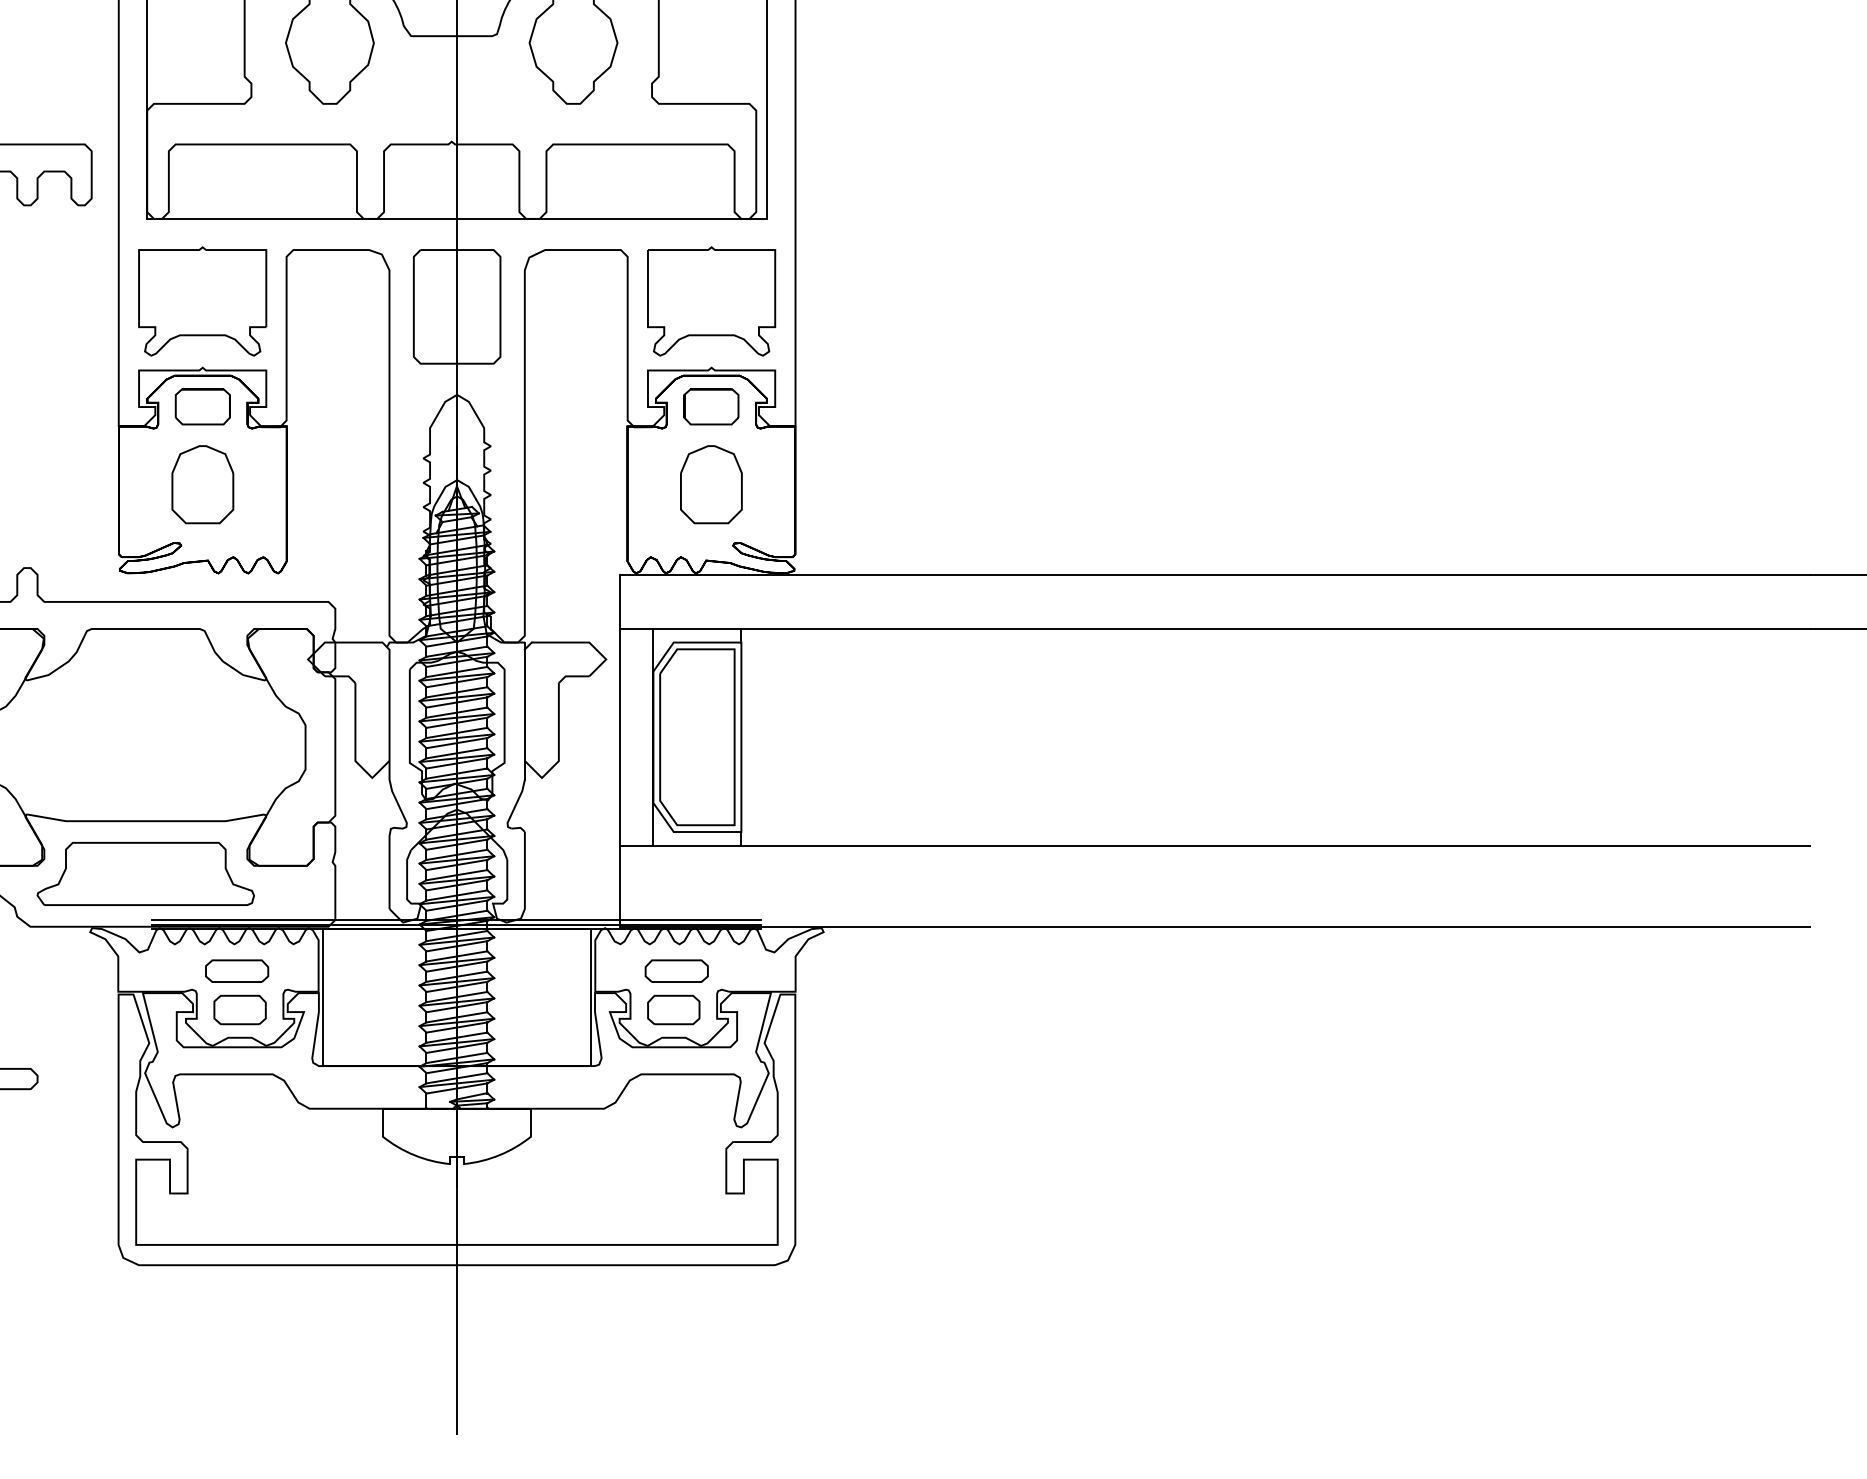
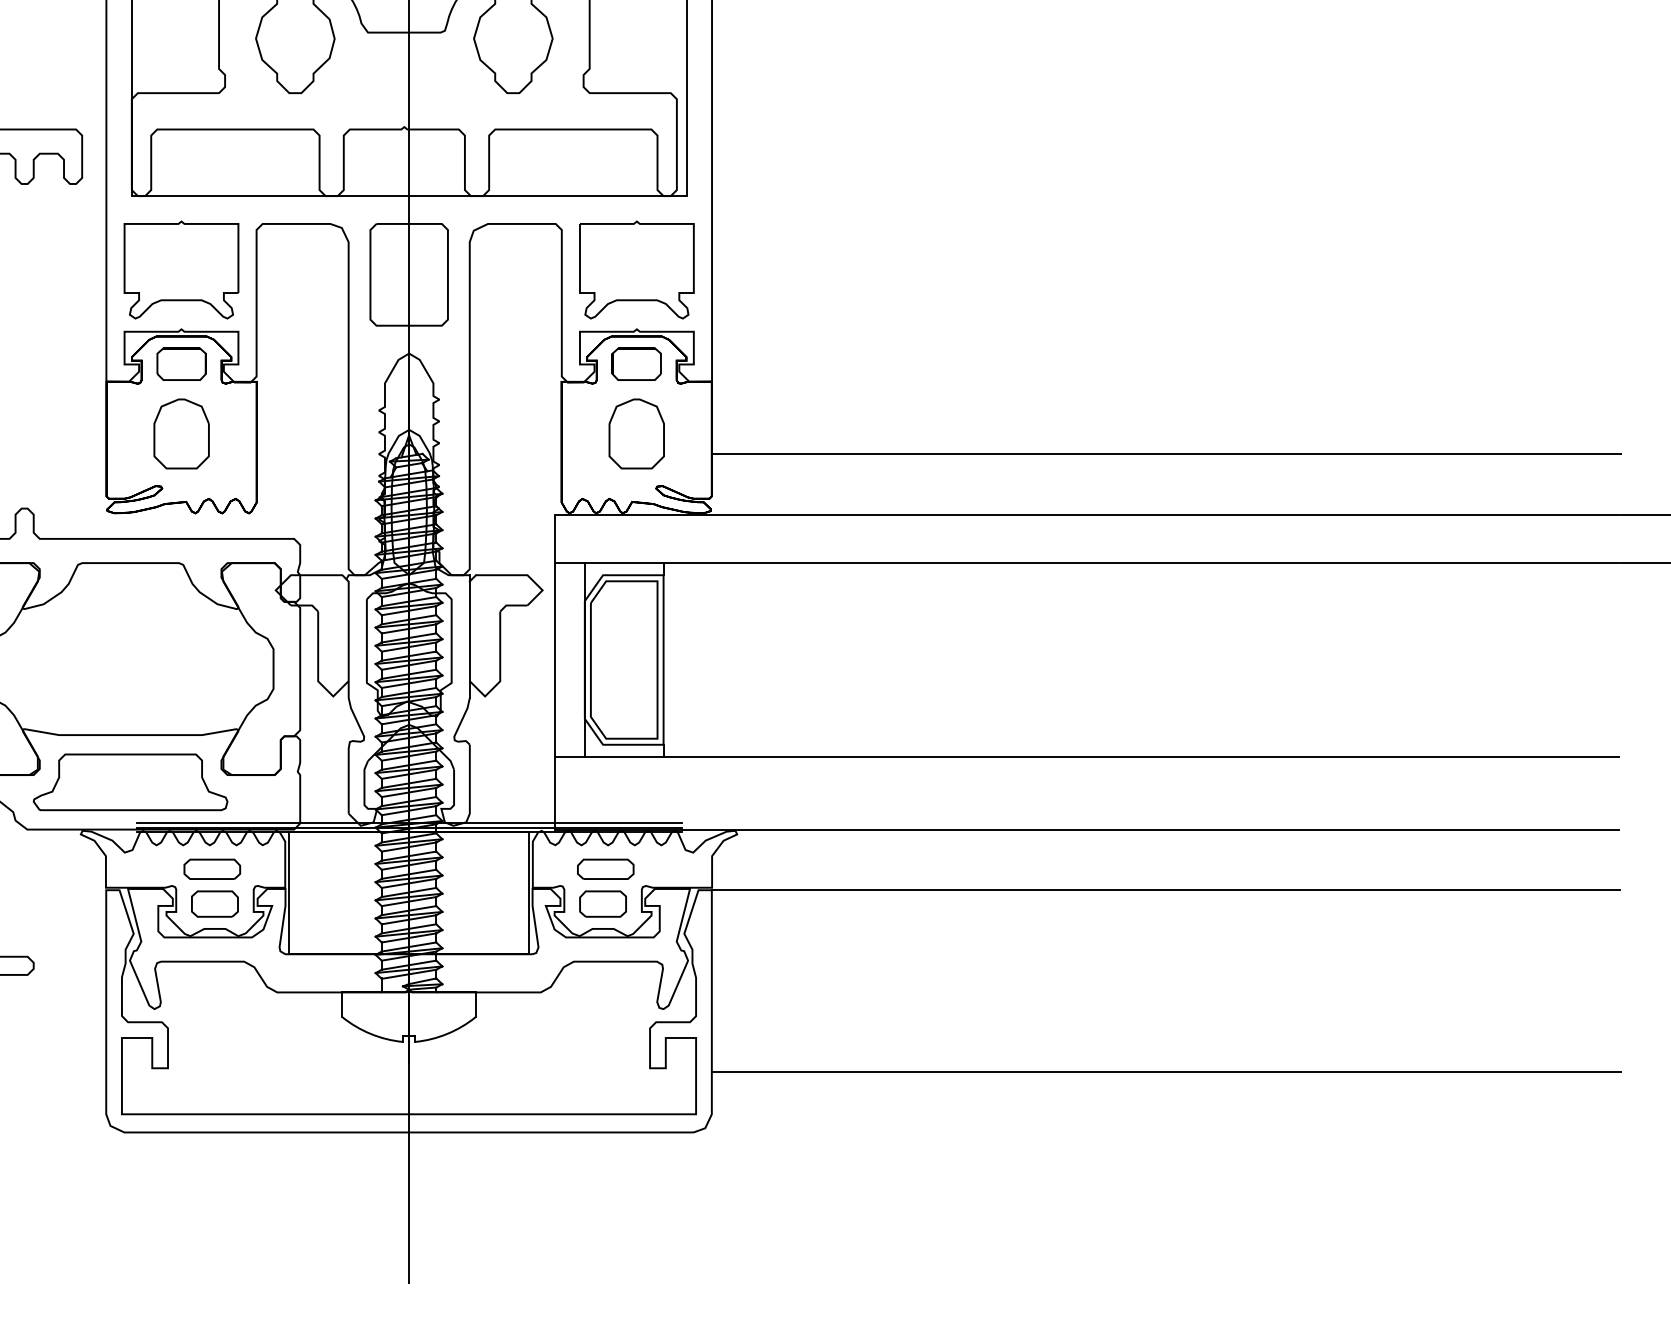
line: (1302, 507) -> (1165, 454), added
line: (1302, 994) -> (1165, 890), added
line: (1302, 1197) -> (1165, 1071), added

